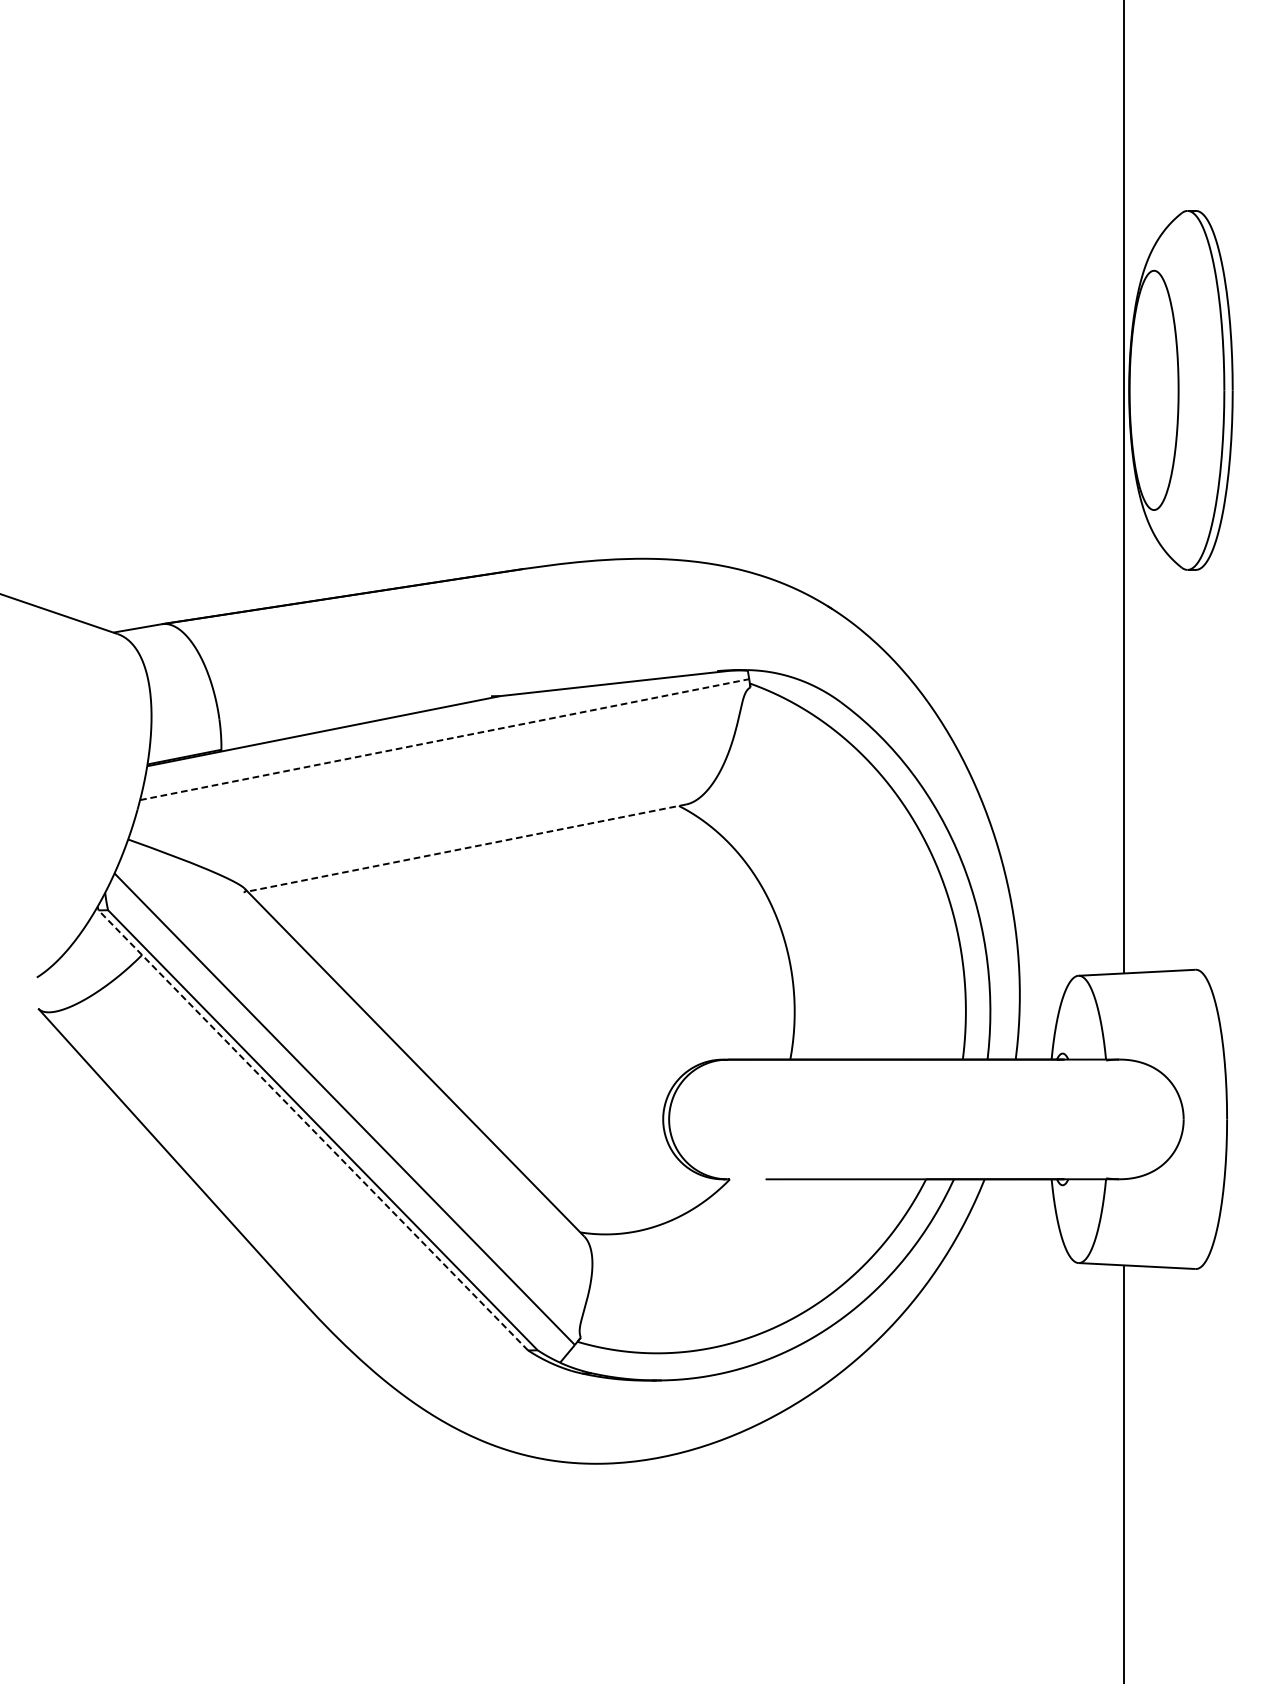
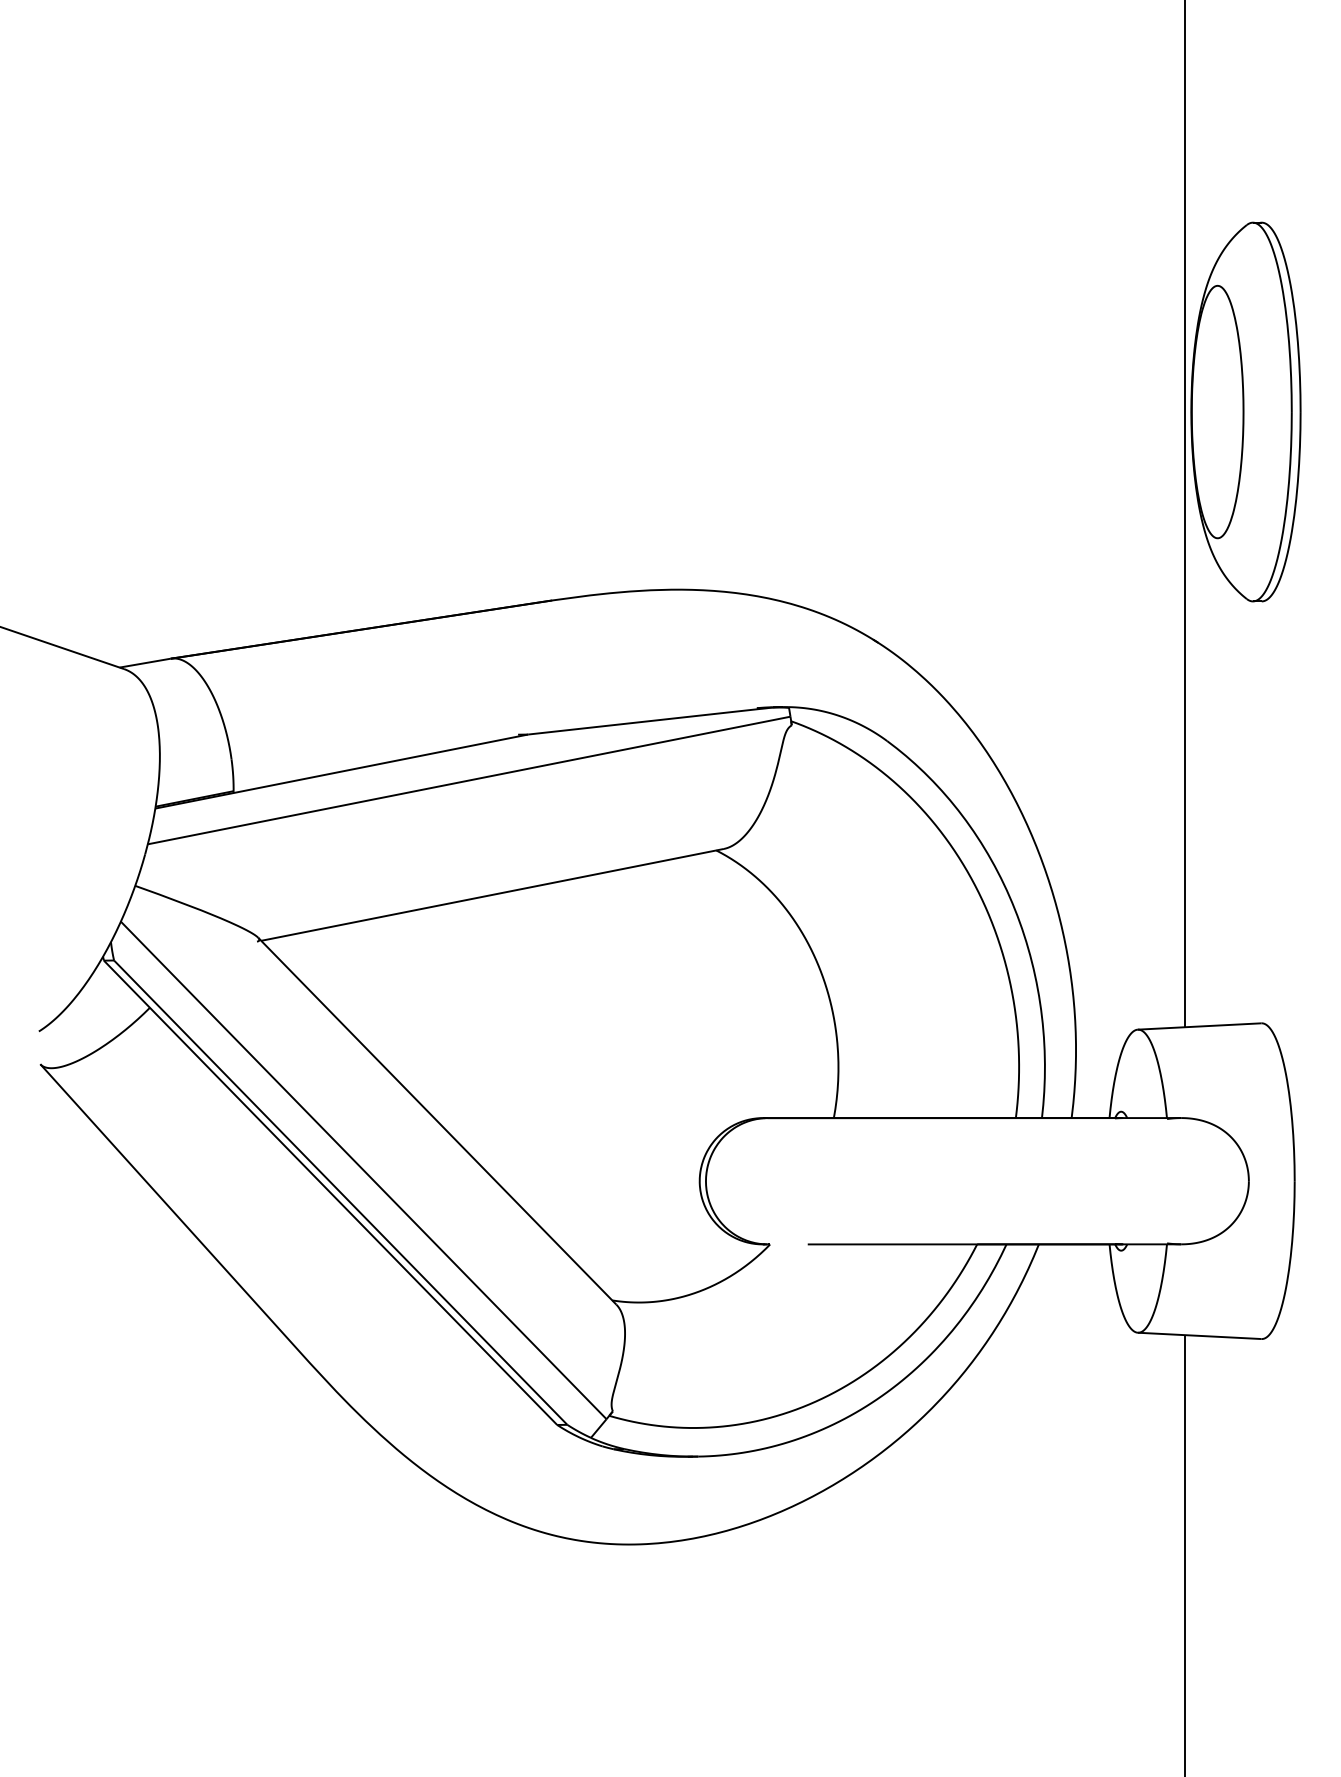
line: (444, 739) -> (469, 780), dashed -> solid
line: (466, 847) -> (492, 894), dashed -> solid
line: (313, 1130) -> (330, 1192), dashed -> solid

